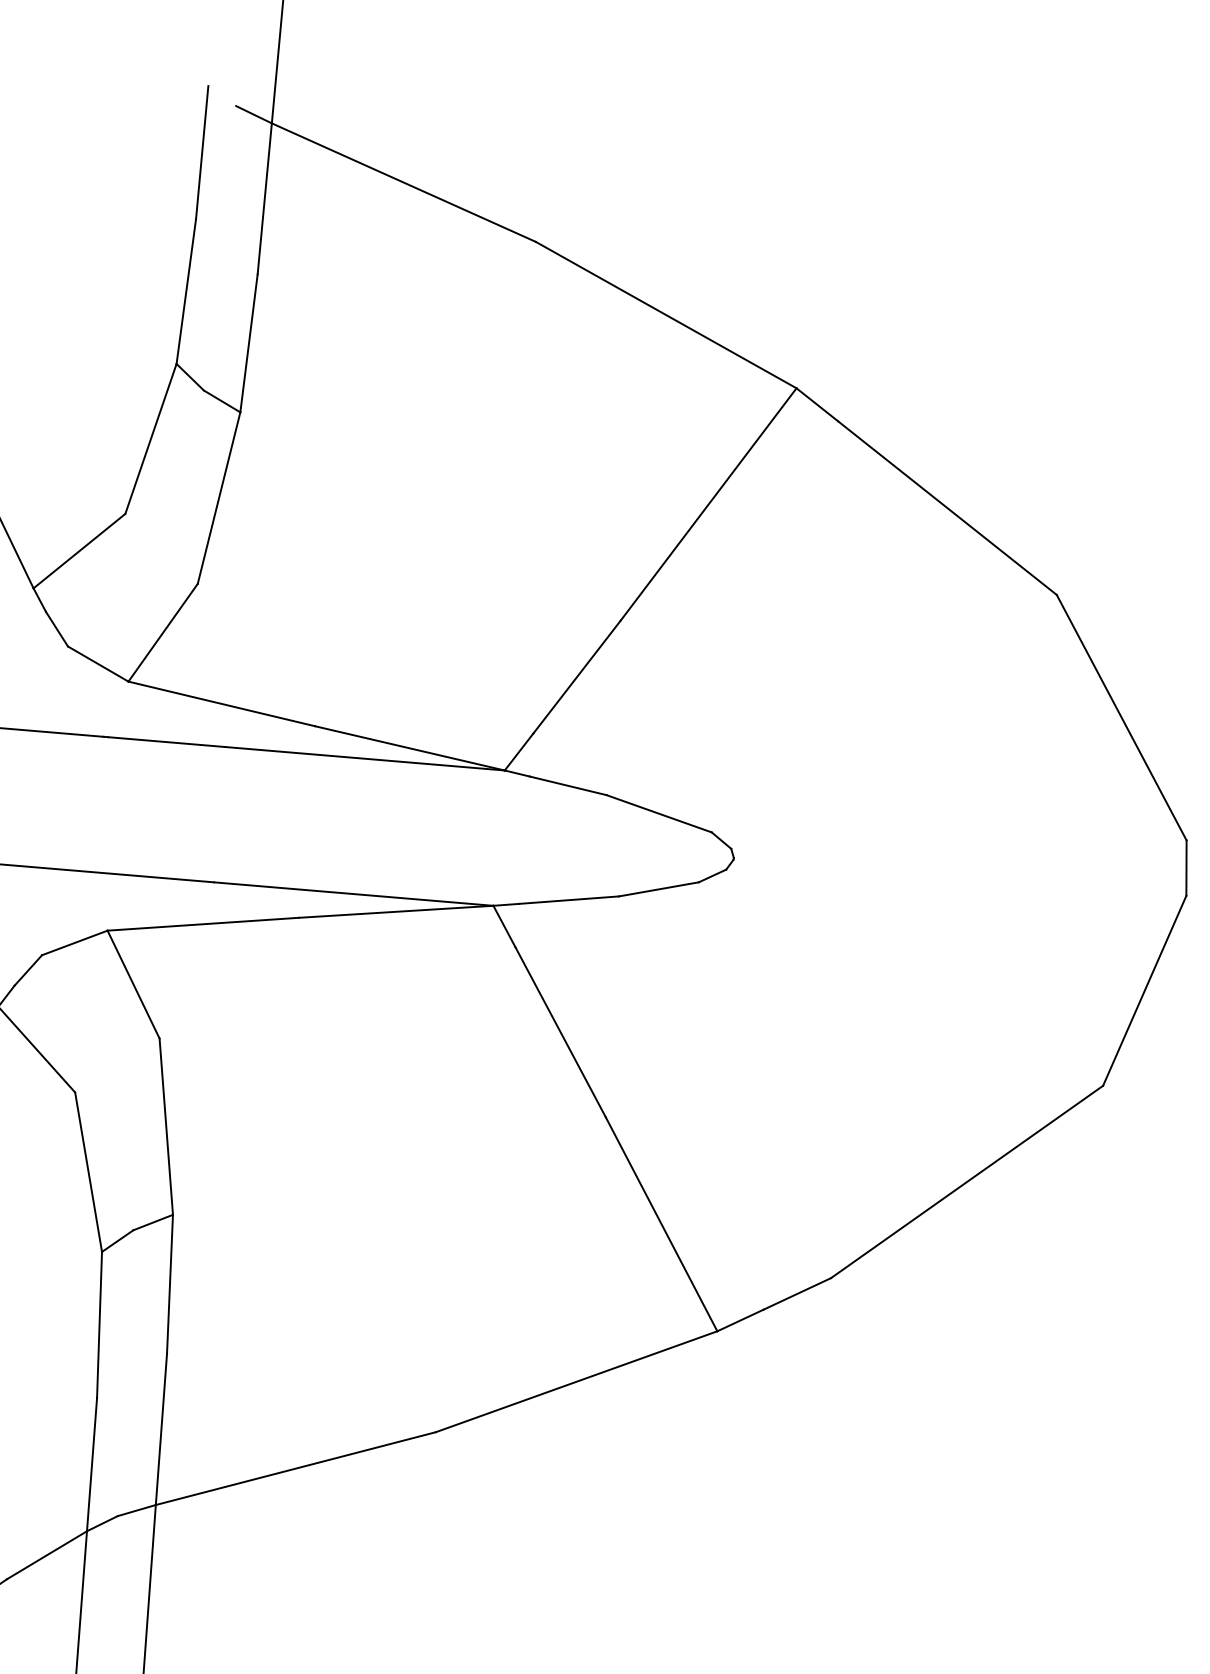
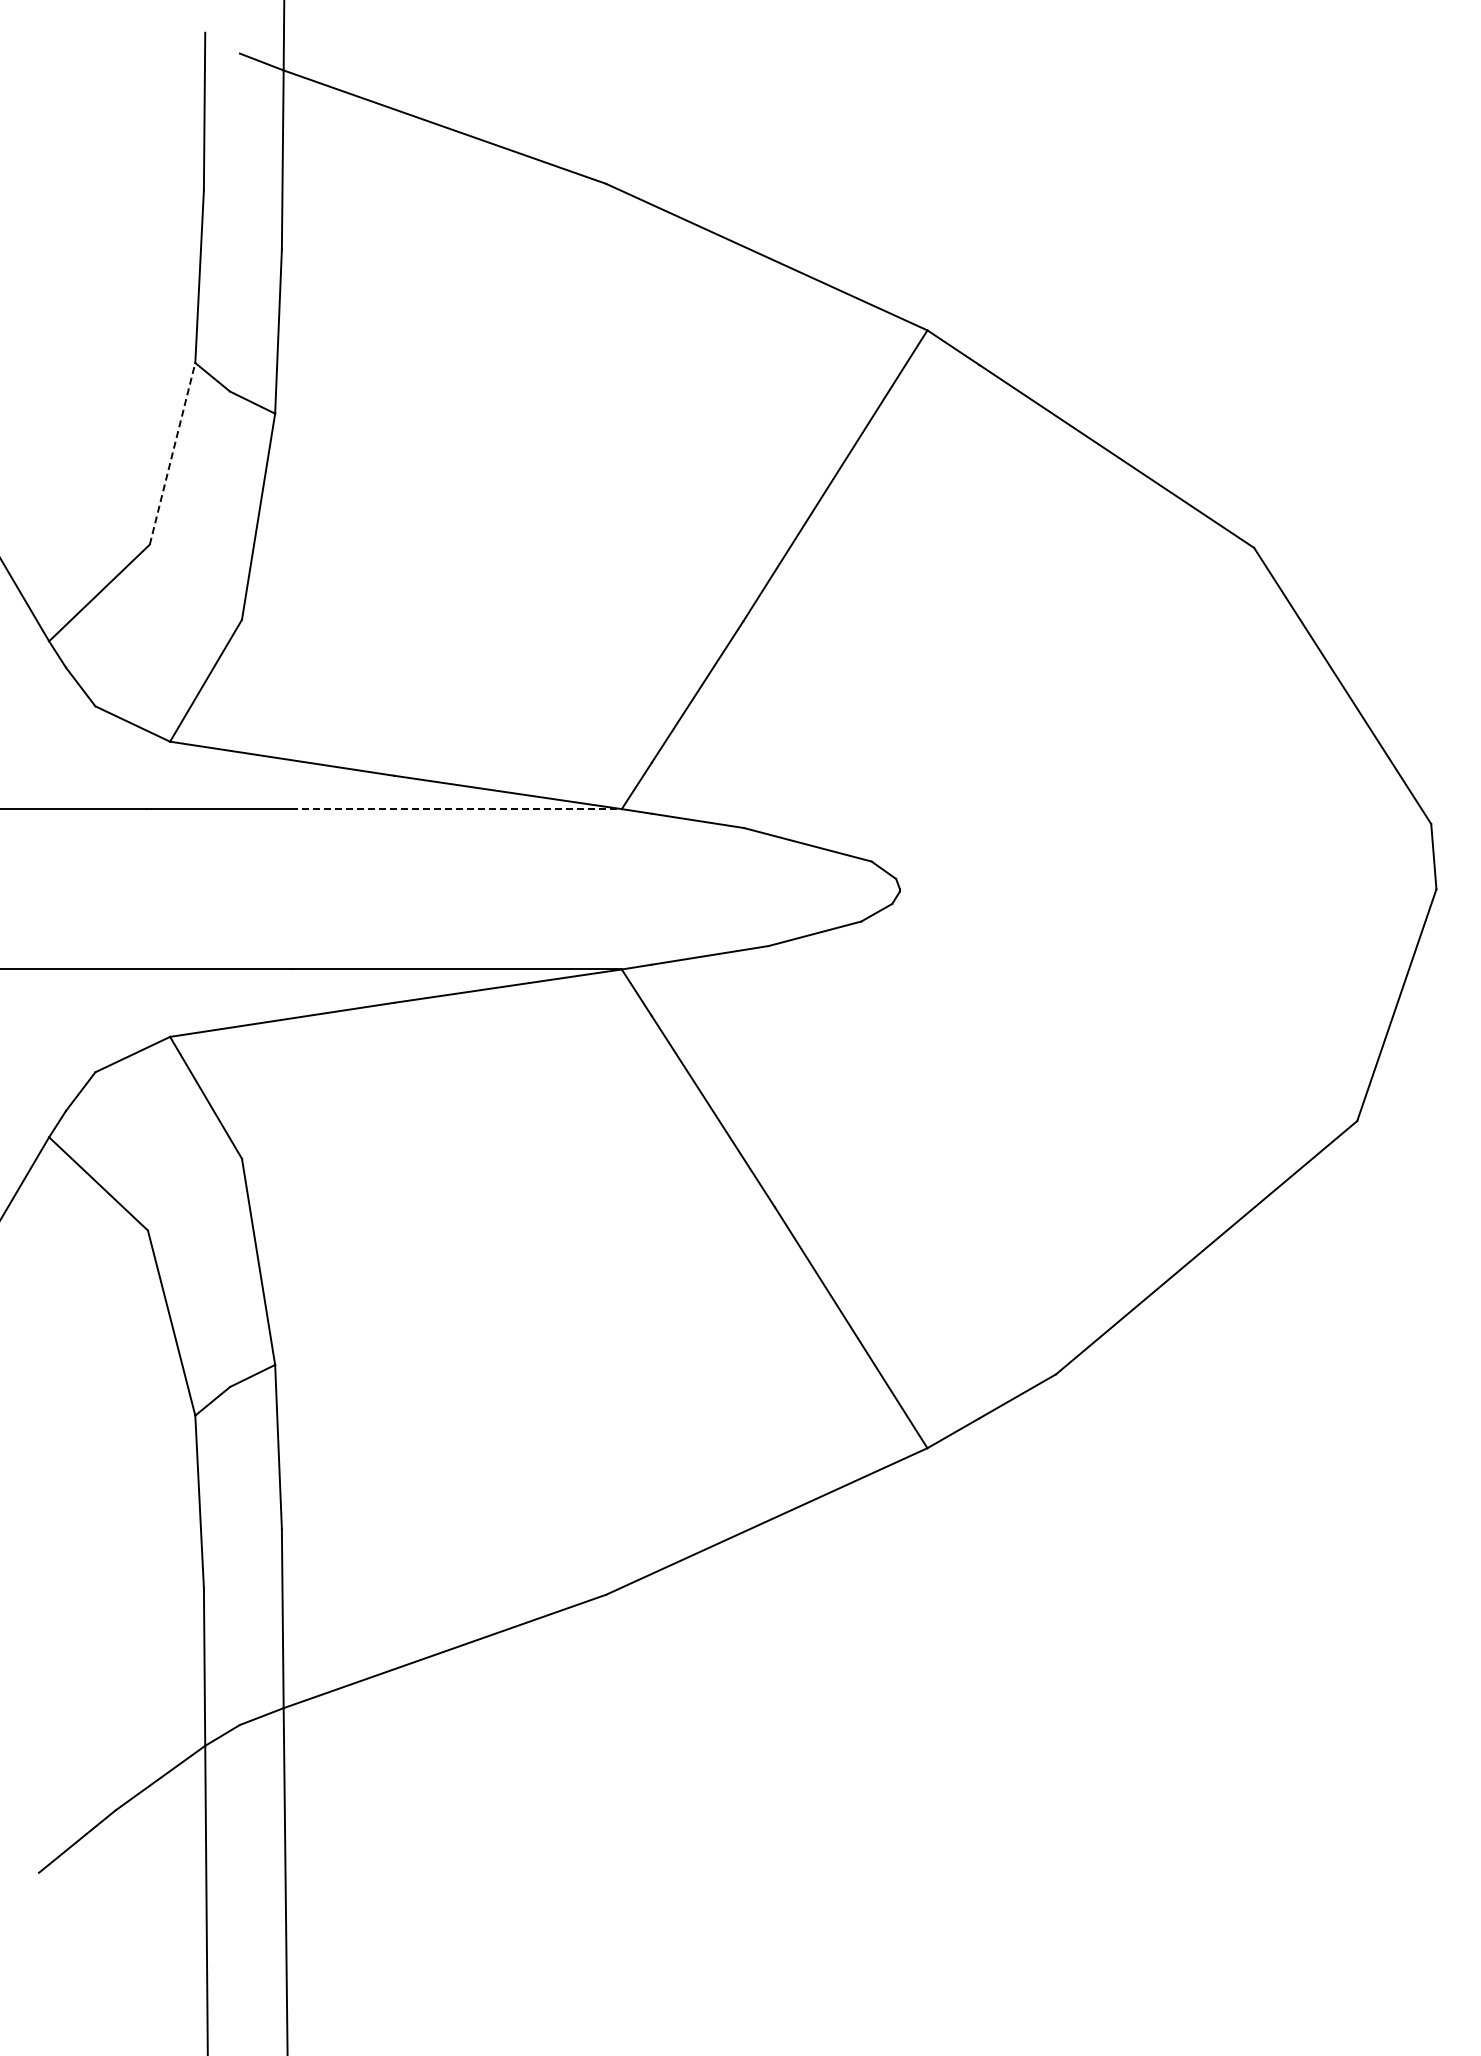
line: (150, 438) -> (172, 453), solid -> dashed
line: (365, 759) -> (456, 809), solid -> dashed

